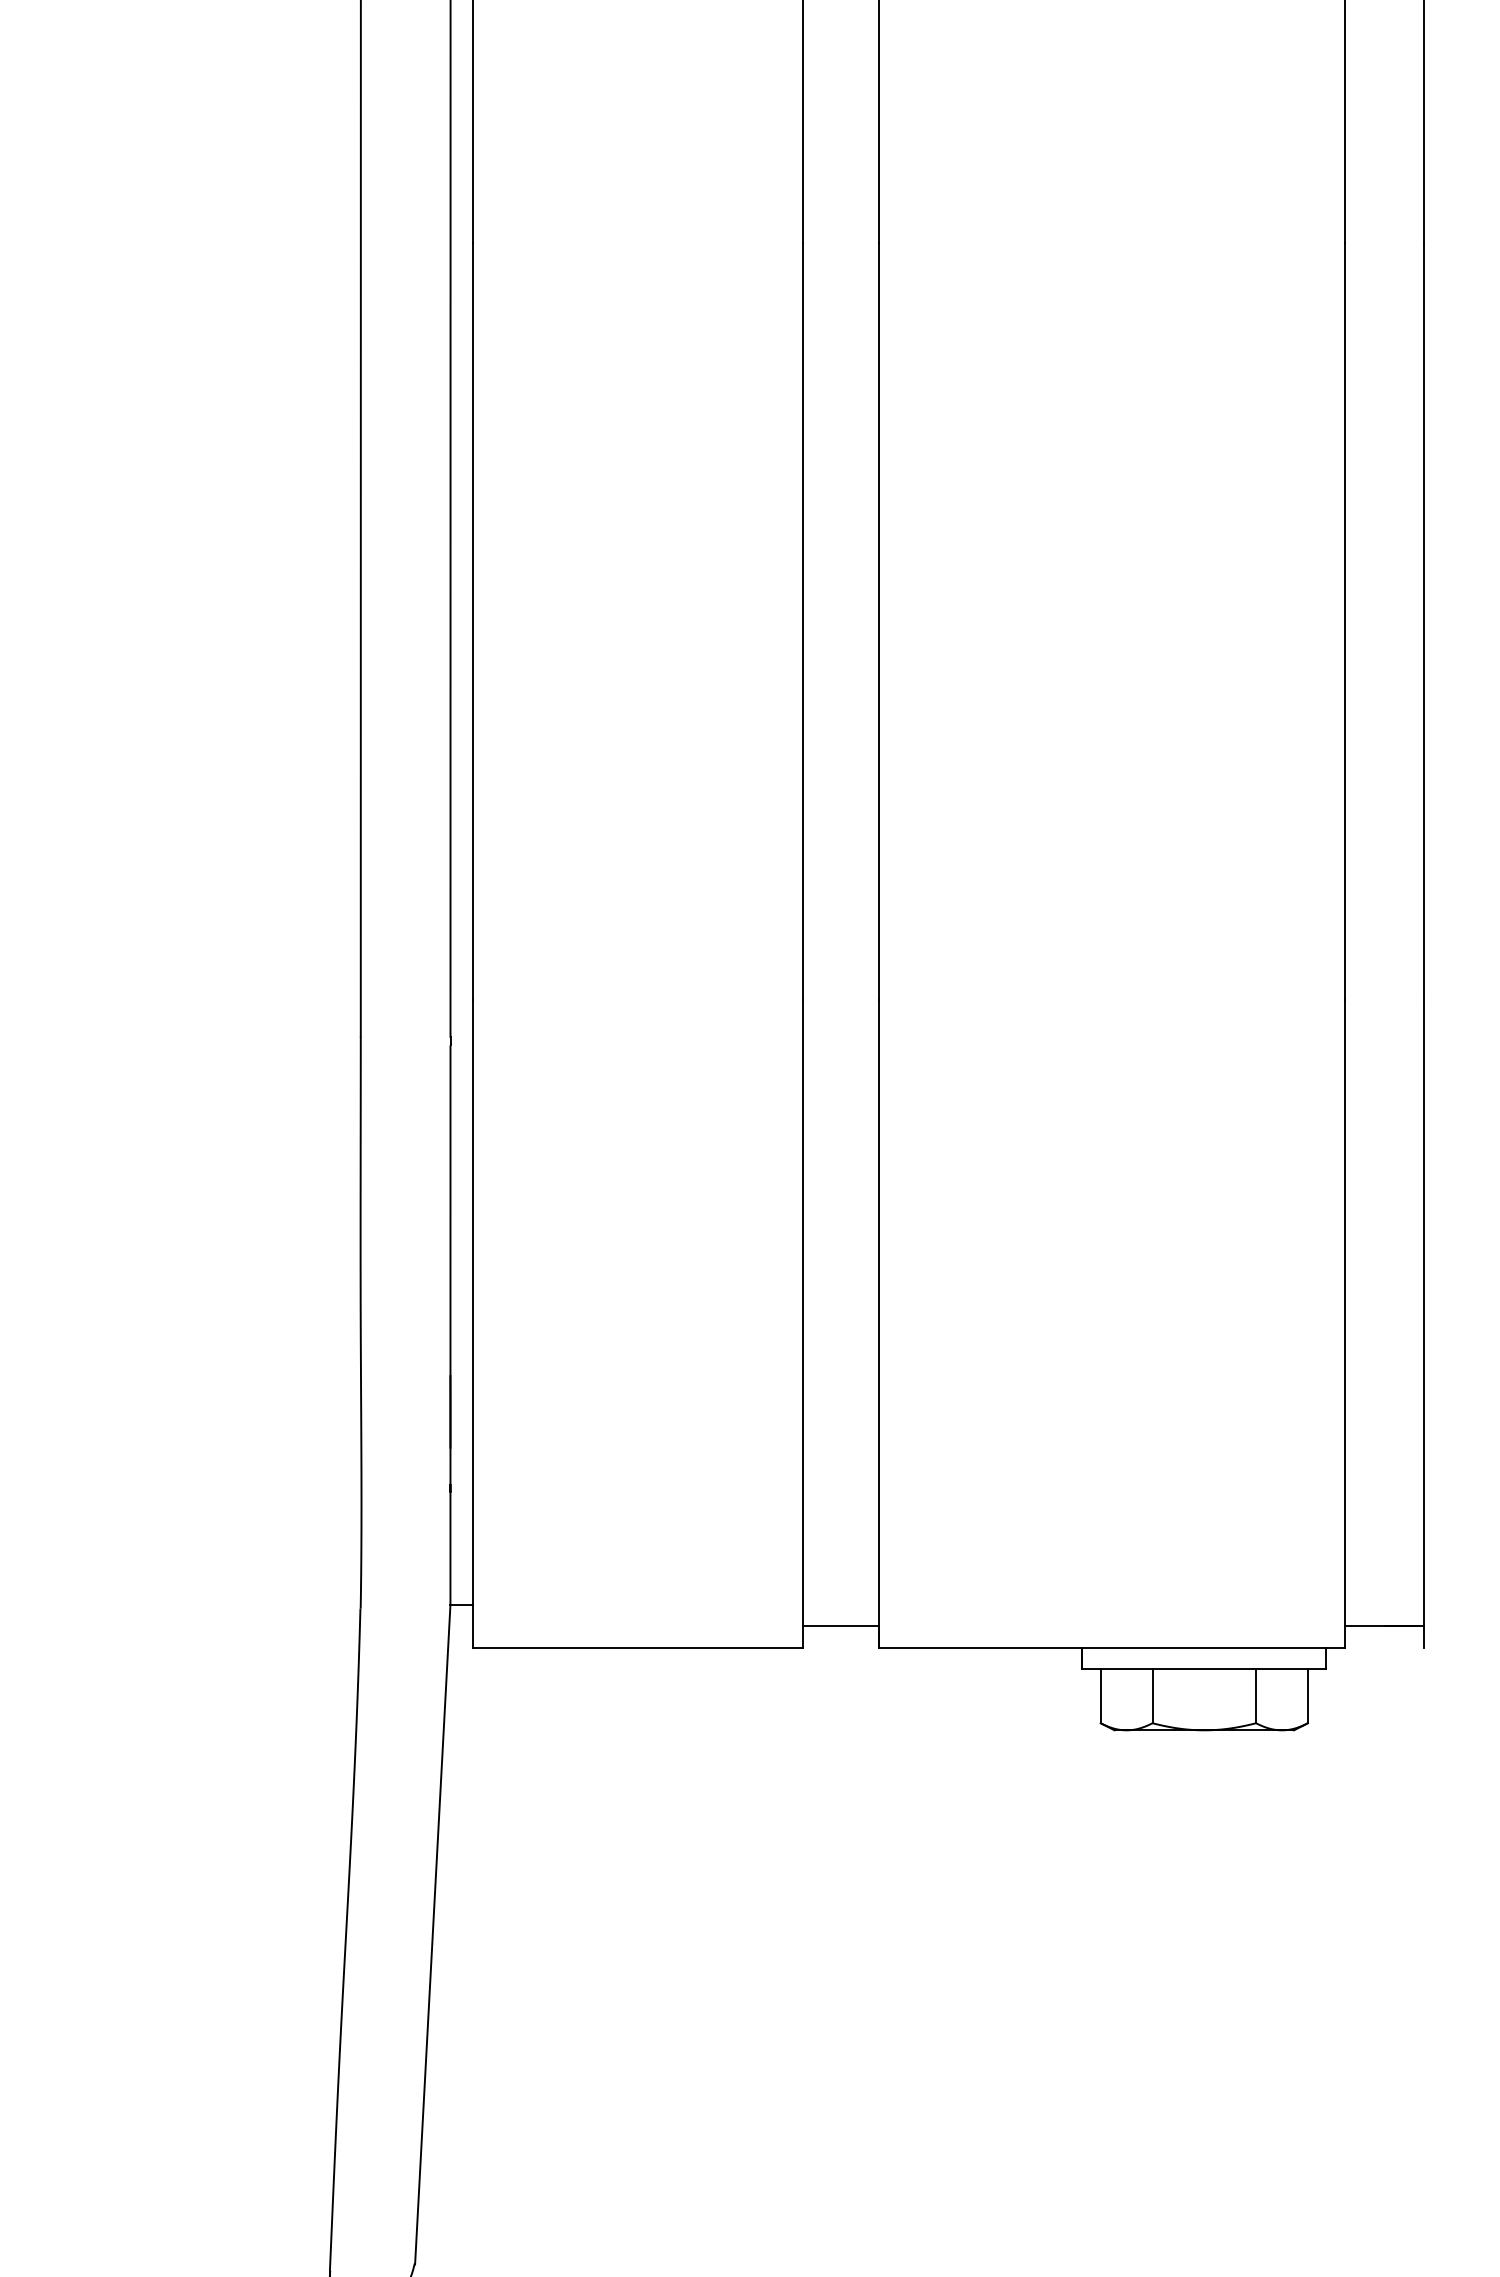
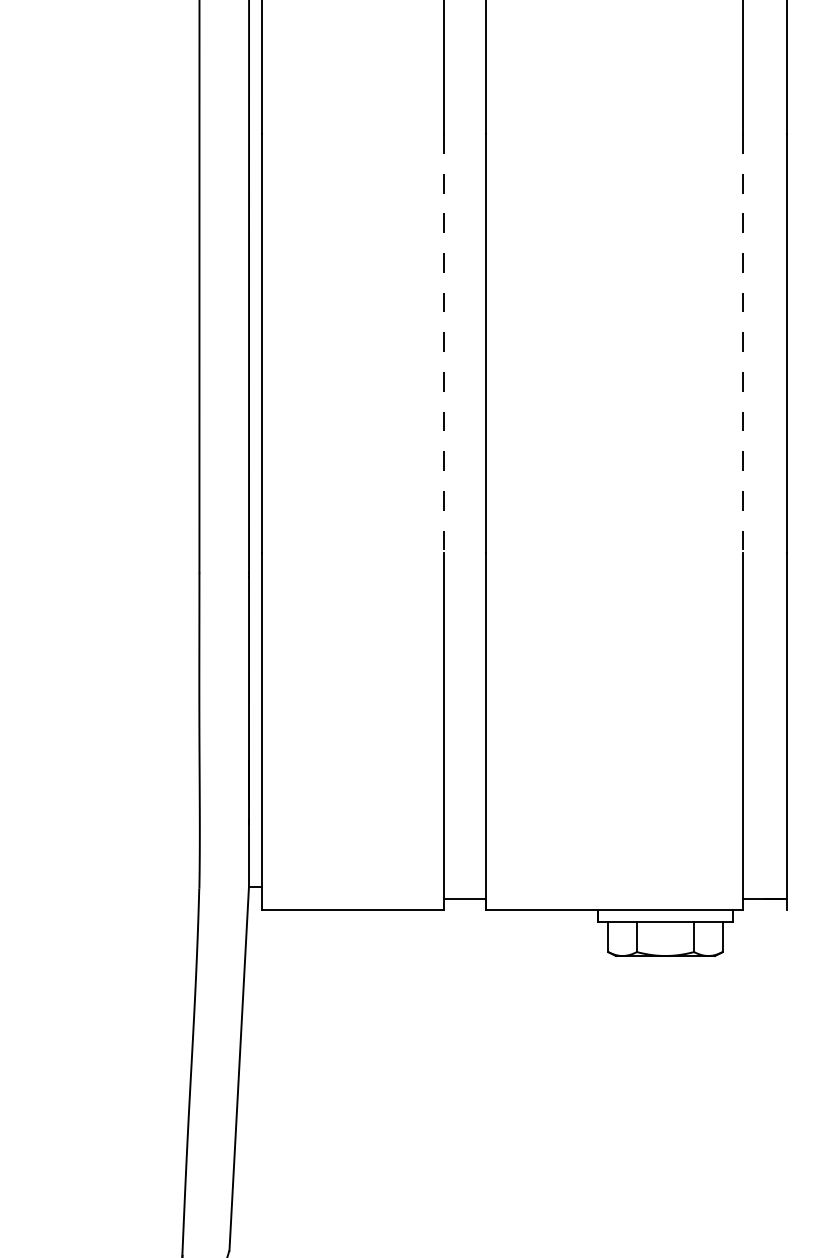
line: (804, 621) -> (444, 343), solid -> dashed
line: (1345, 621) -> (743, 343), solid -> dashed

